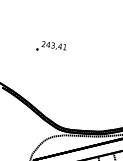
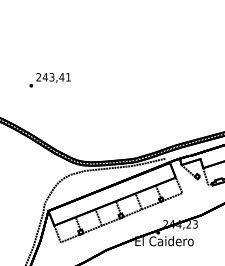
text: (51, 47) -> (49, 80), moved

